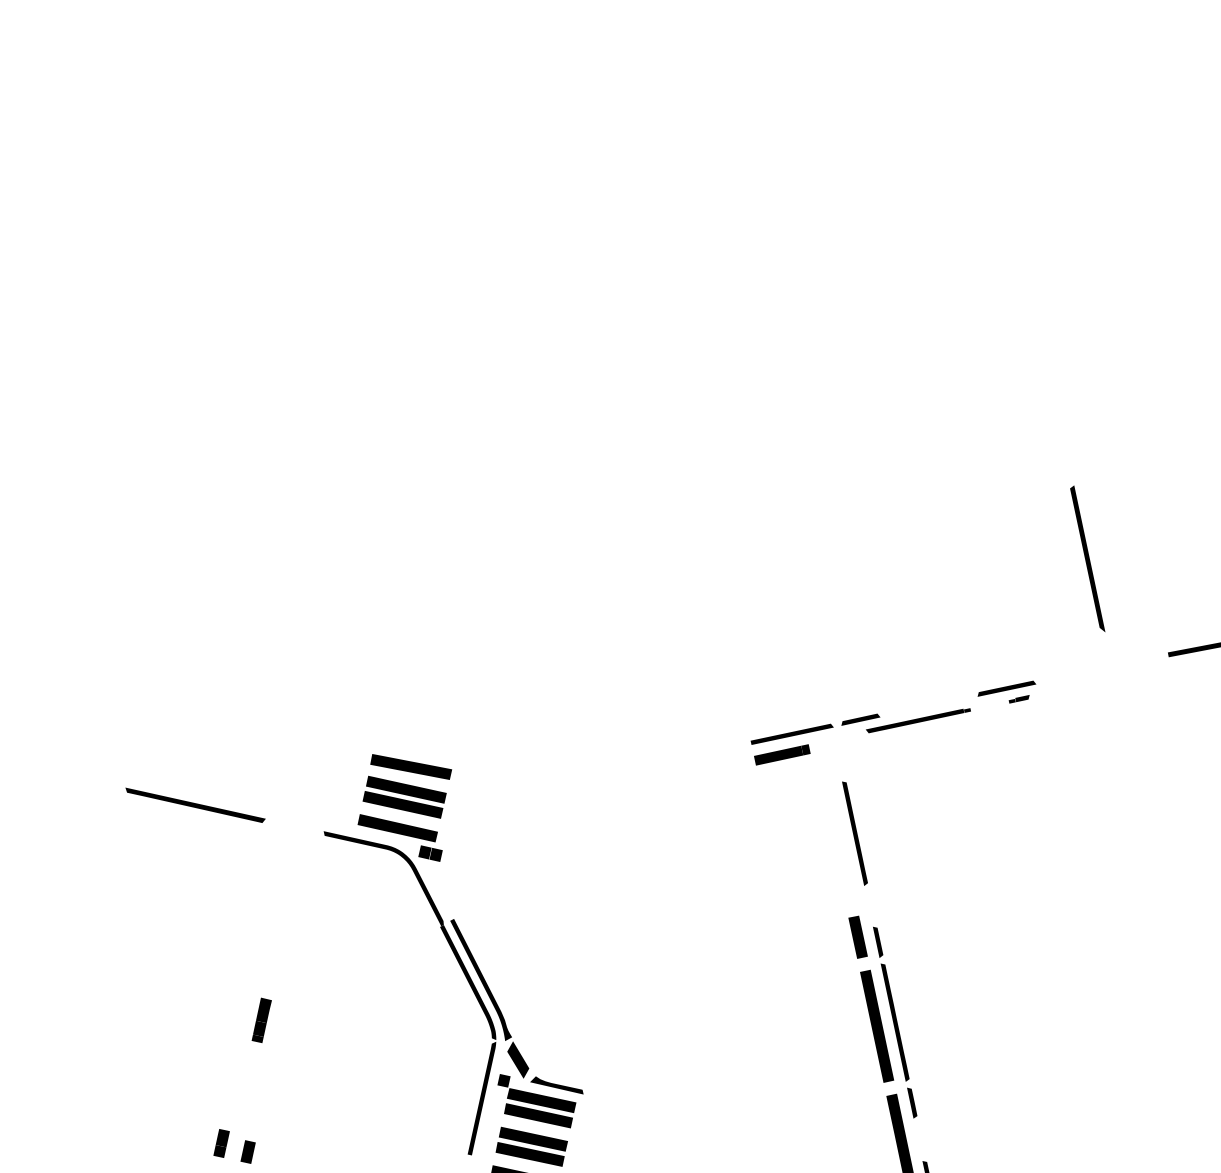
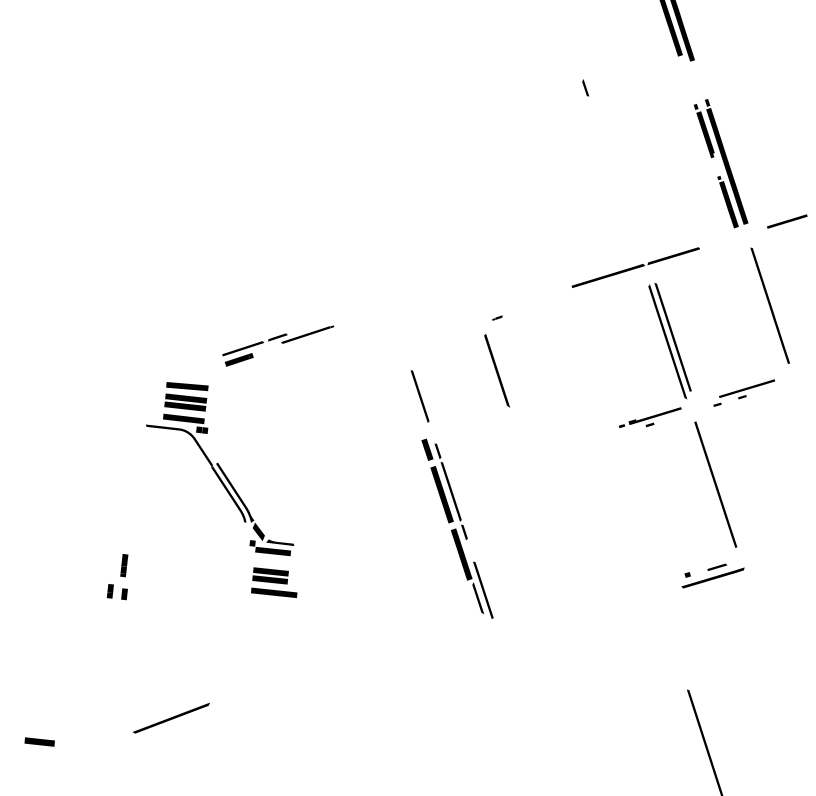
line: (1086, 558) -> (496, 370), moved
fill: (1006, 689) -> (490, 313), removed
part: (860, 735) -> (278, 345), moved
fill: (196, 803) -> (78, 417), removed
part: (262, 1020) -> (124, 565), moved
fill: (480, 1097) -> (241, 553), removed
fill: (538, 1115) -> (272, 559), removed

